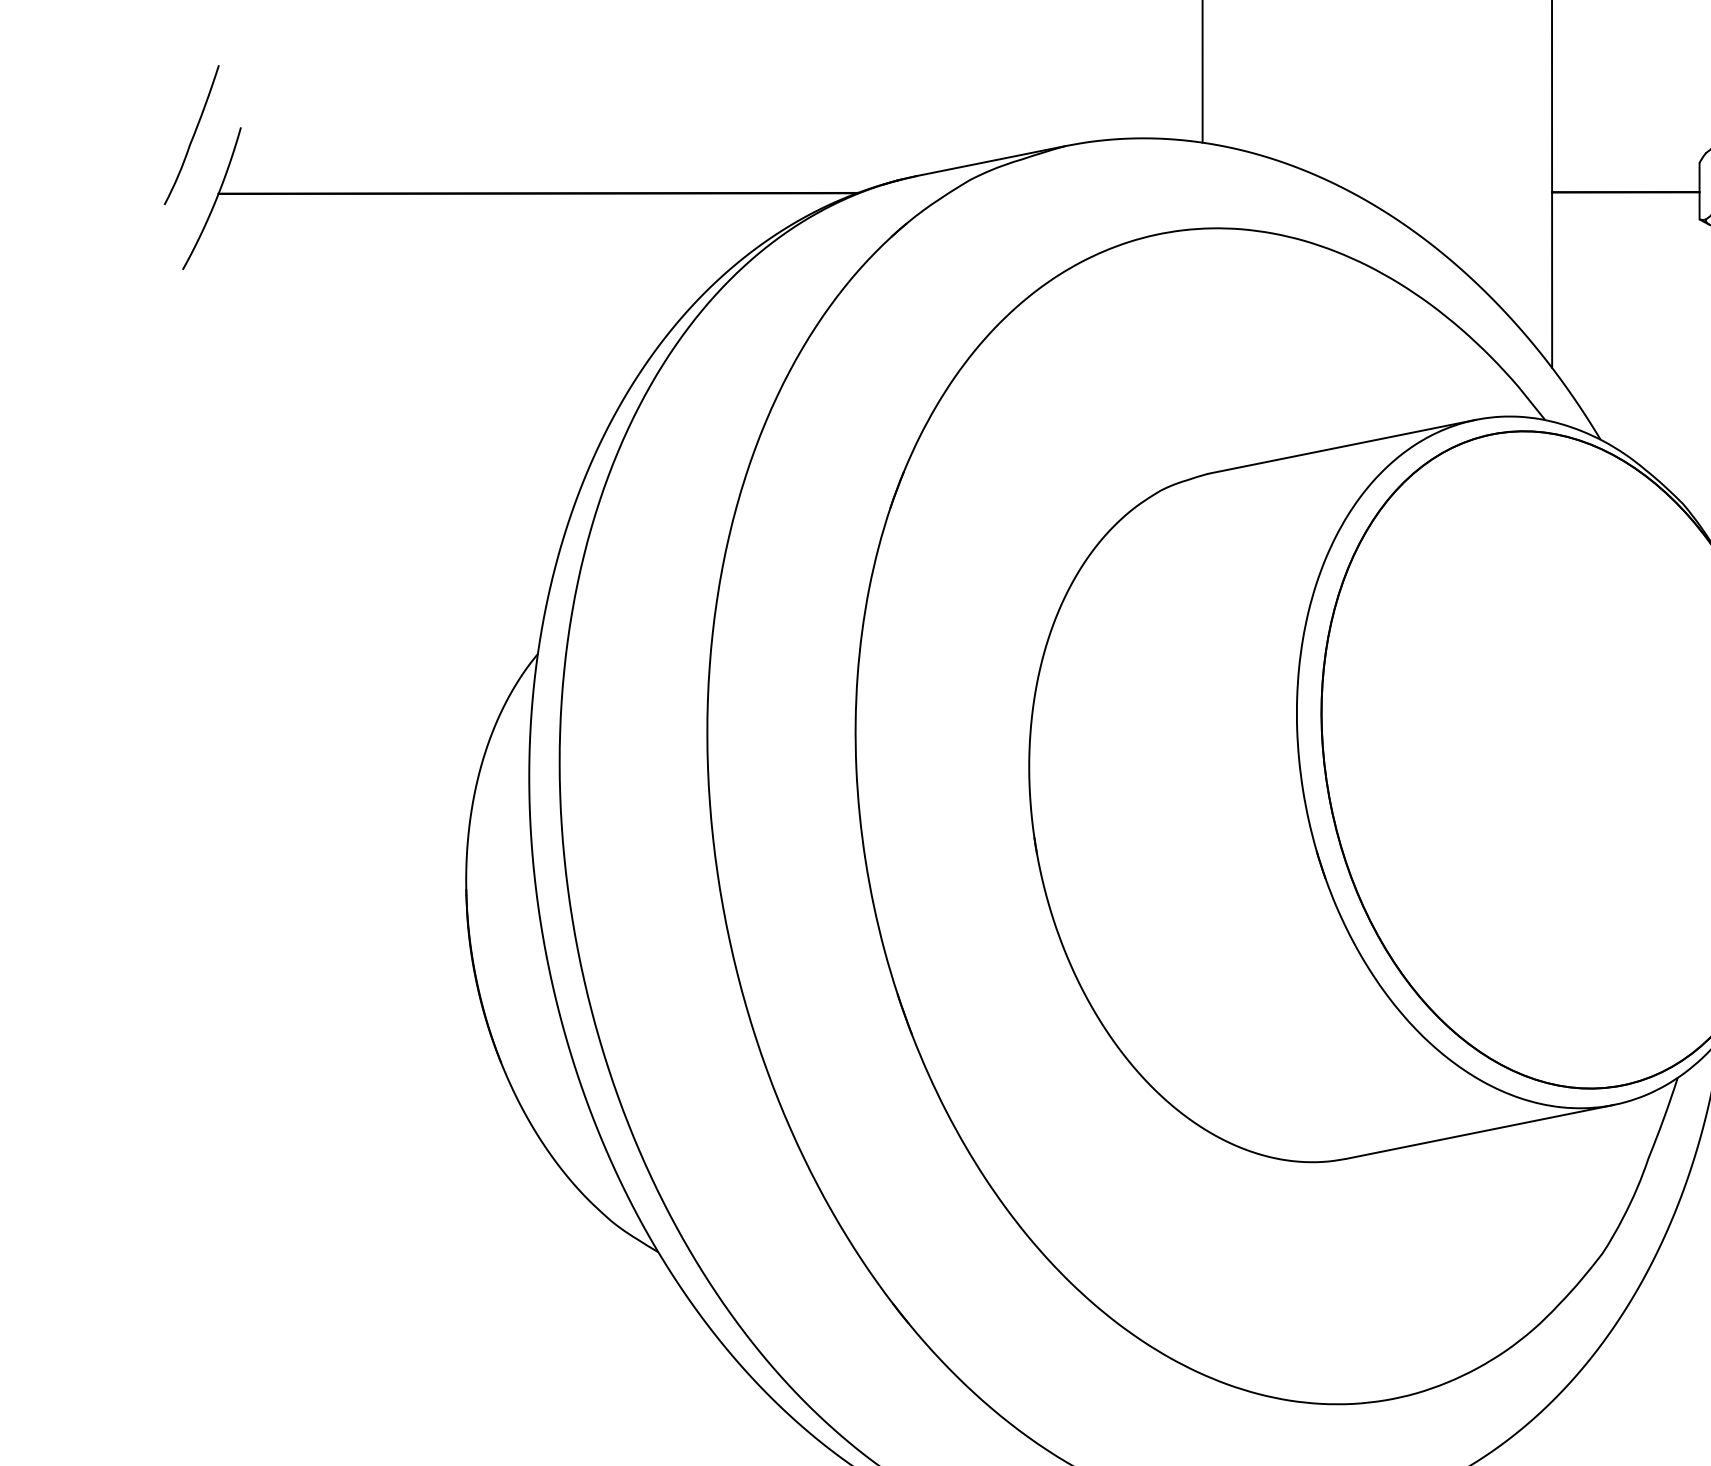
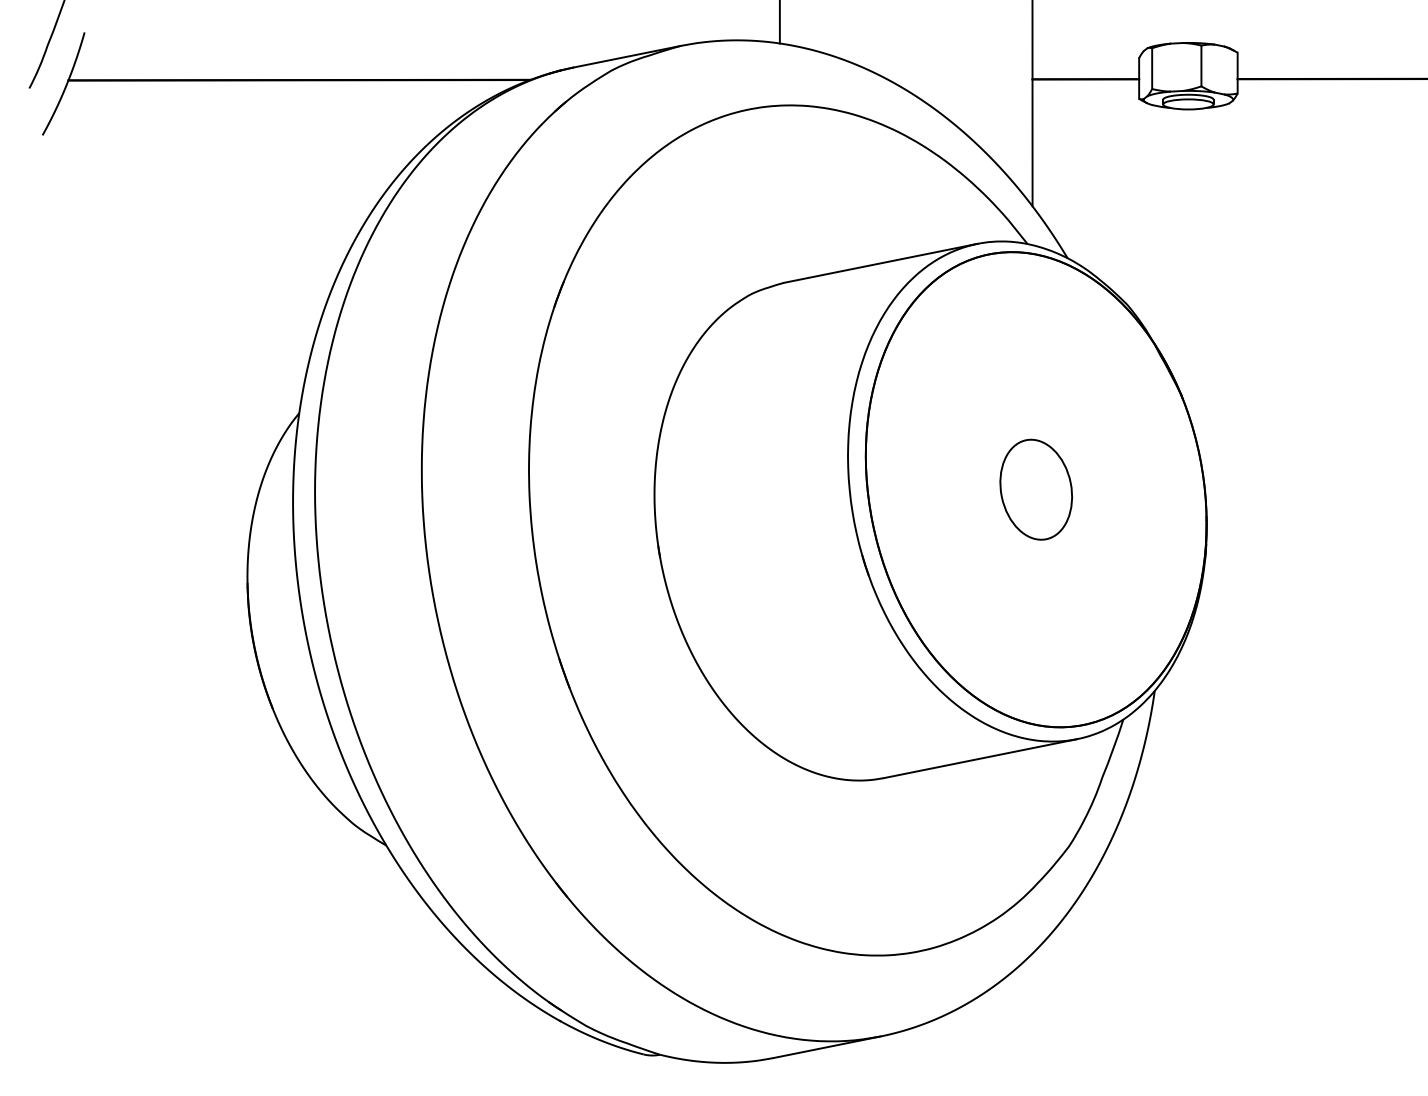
part: (1556, 759) -> (1035, 489), added

